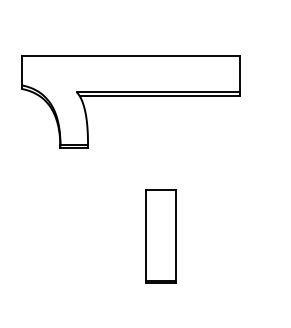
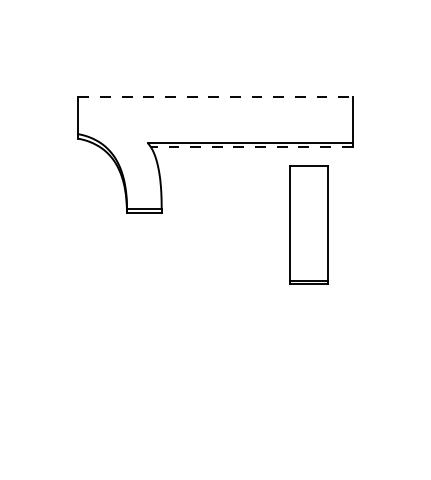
line: (130, 56) -> (215, 97), solid -> dashed
line: (159, 95) -> (251, 147), solid -> dashed
part: (161, 235) -> (308, 224), moved

